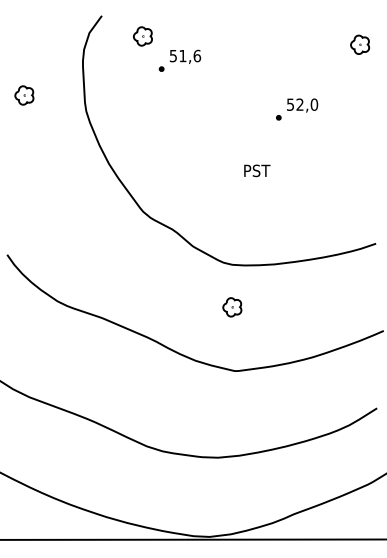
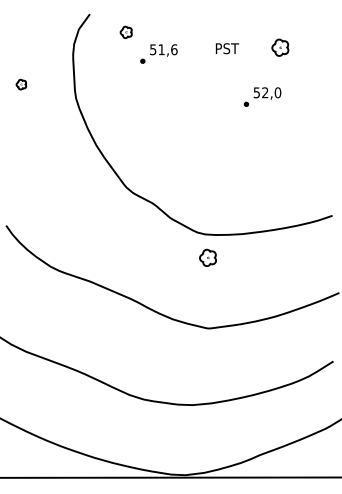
part: (142, 36) -> (125, 32), size x0.7
part: (359, 44) -> (279, 47), moved
part: (24, 95) -> (21, 84), size x0.6
text: (257, 170) -> (227, 48), moved
part: (232, 307) -> (208, 258), moved

